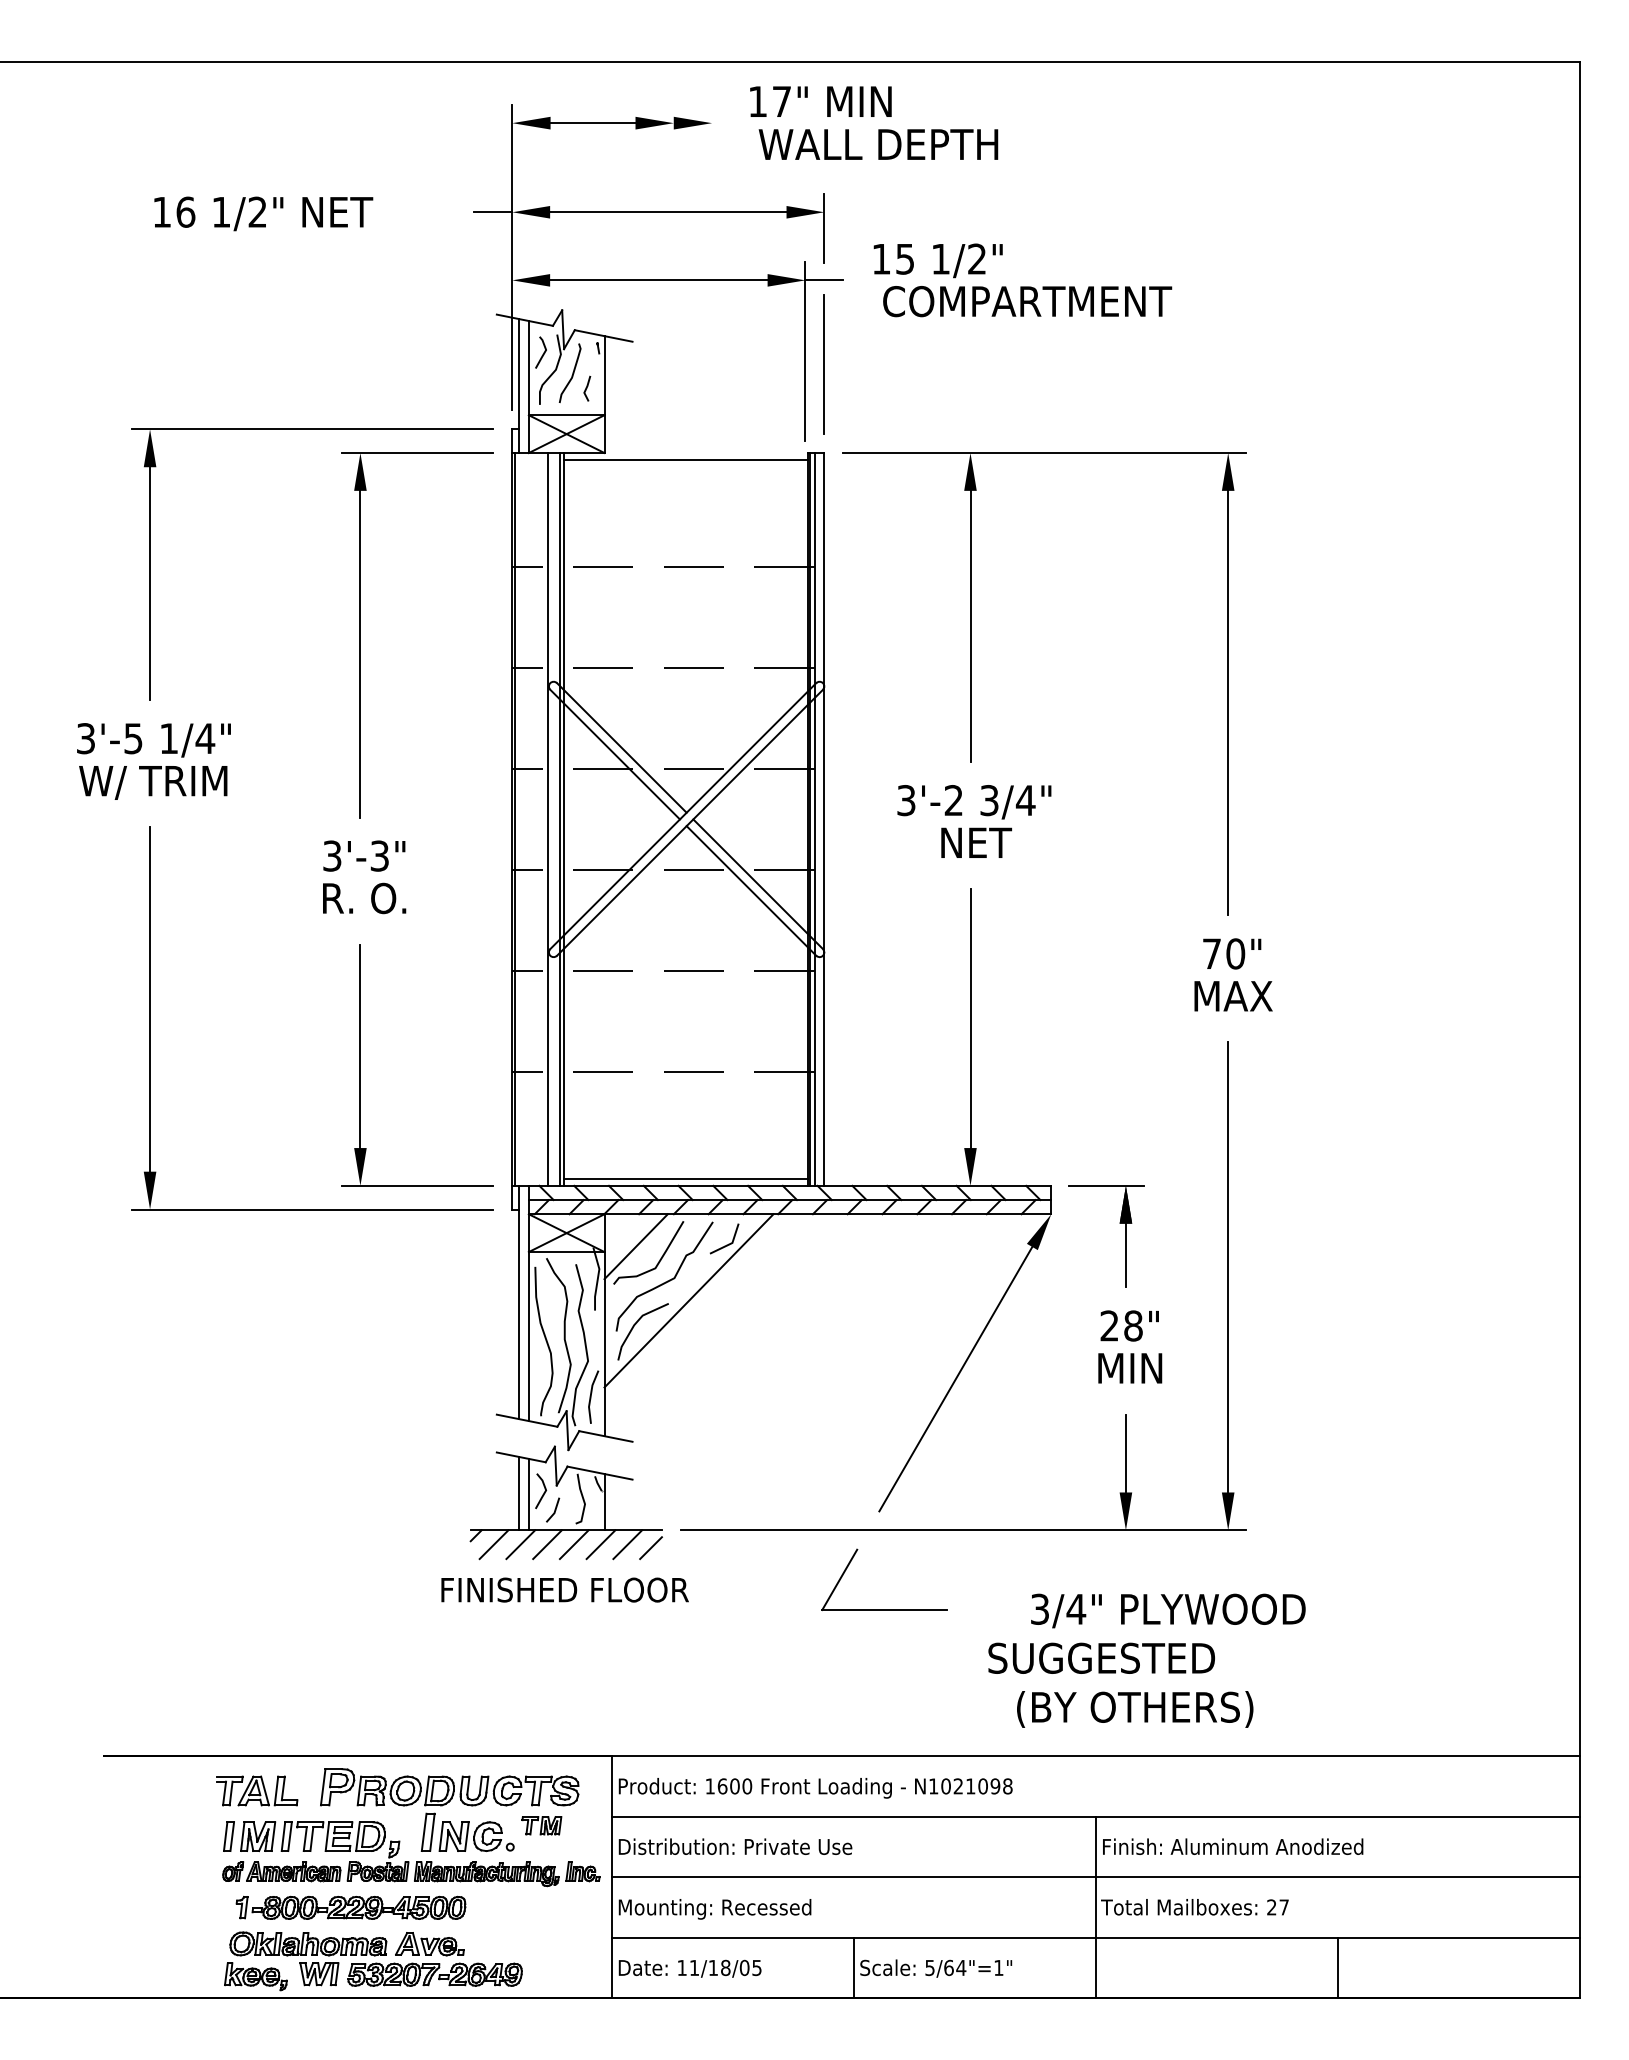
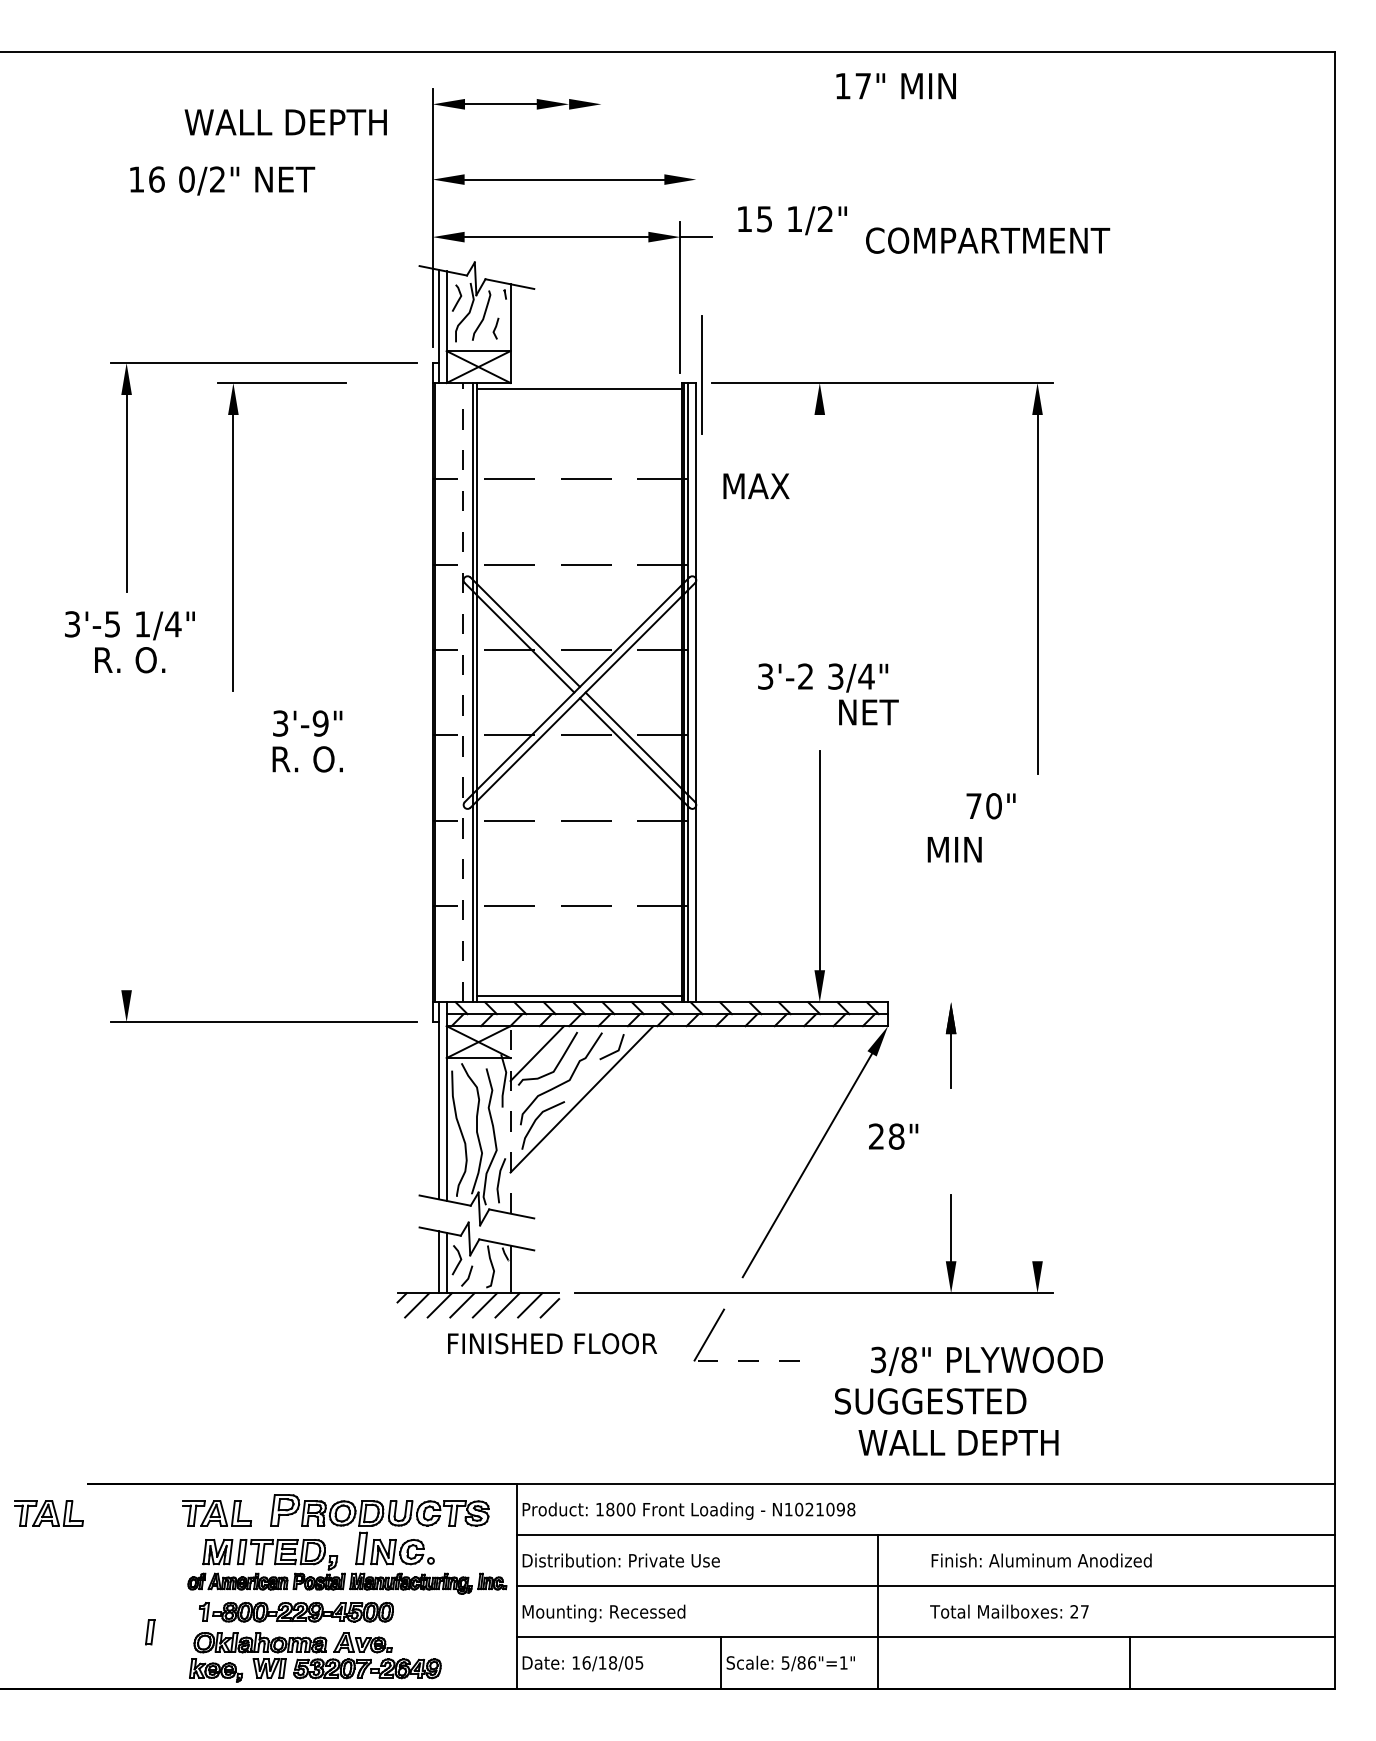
text: (820, 101) -> (895, 86), moved
text: (878, 144) -> (285, 122), moved
text: (221, 211) -> (186, 178), 1/2" -> 0/2"
line: (493, 212) -> (416, 179), removed
line: (824, 228) -> (696, 193), removed
text: (1027, 301) -> (987, 240), moved
line: (823, 364) -> (701, 374), moved
line: (970, 626) -> (819, 529), removed
part: (360, 635) -> (233, 537), moved
text: (153, 782) -> (129, 661), W/ TRIM -> R. O.
line: (547, 818) -> (462, 691), solid -> dashed
text: (976, 842) -> (868, 712), moved
text: (379, 855) -> (320, 723), 3'-3" -> 3'-9"
text: (1232, 953) -> (991, 805), moved
text: (1233, 996) -> (756, 486), moved
line: (150, 999) -> (126, 844), removed
part: (360, 1065) -> (304, 900), removed
line: (1106, 1185) -> (934, 1001), removed
line: (1228, 1267) -> (1037, 1071), removed
line: (604, 1325) -> (510, 1120), solid -> dashed
text: (1129, 1325) -> (893, 1136), moved
text: (1130, 1368) -> (954, 849), moved
text: (564, 1589) -> (551, 1343), moved
text: (1076, 1608) -> (909, 1359), 3/4" -> 3/8"
line: (884, 1610) -> (747, 1360), solid -> dashed
text: (1134, 1709) -> (958, 1444), (BY OTHERS) -> WALL DEPTH
text: (722, 1786) -> (610, 1509), 1600 -> 1800
part: (58, 1790) -> (49, 1513), added
part: (541, 1825) -> (457, 1542), removed
part: (228, 1836) -> (149, 1632), moved
line: (1095, 1907) -> (877, 1611), moved
text: (694, 1967) -> (586, 1662), 11/18/05 -> 16/18/05
text: (955, 1967) -> (807, 1662), 5/64"=1" -> 5/86"=1"

